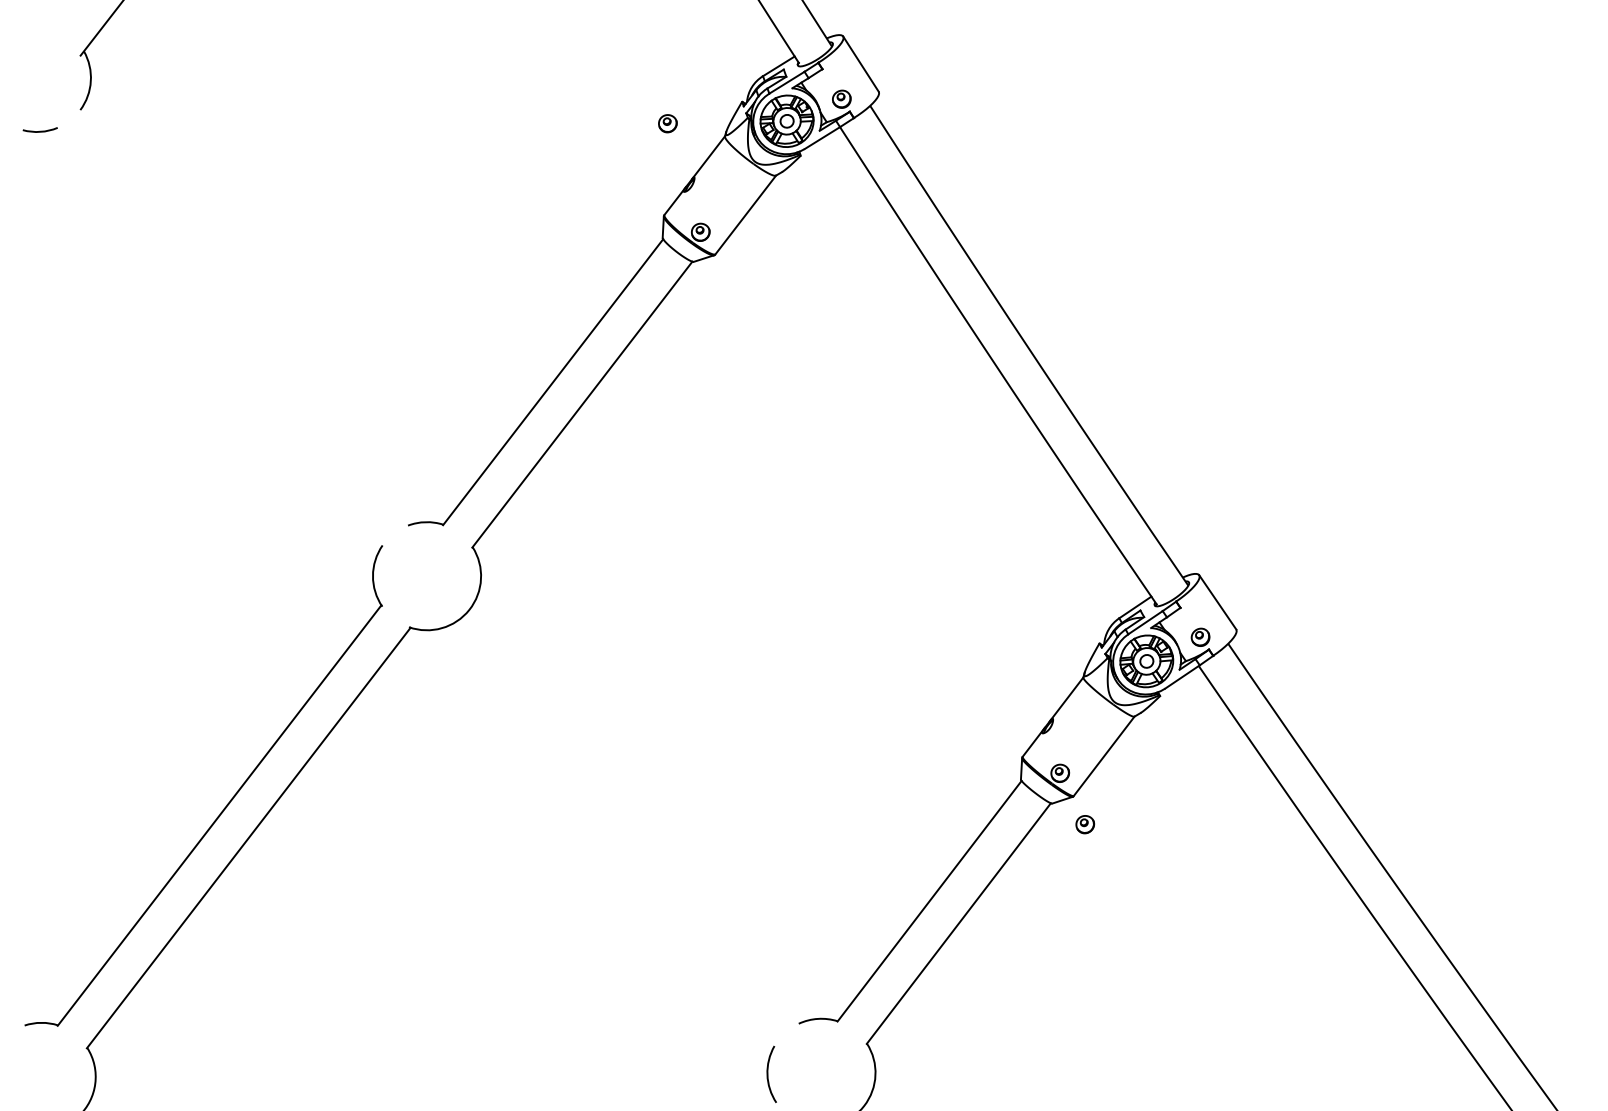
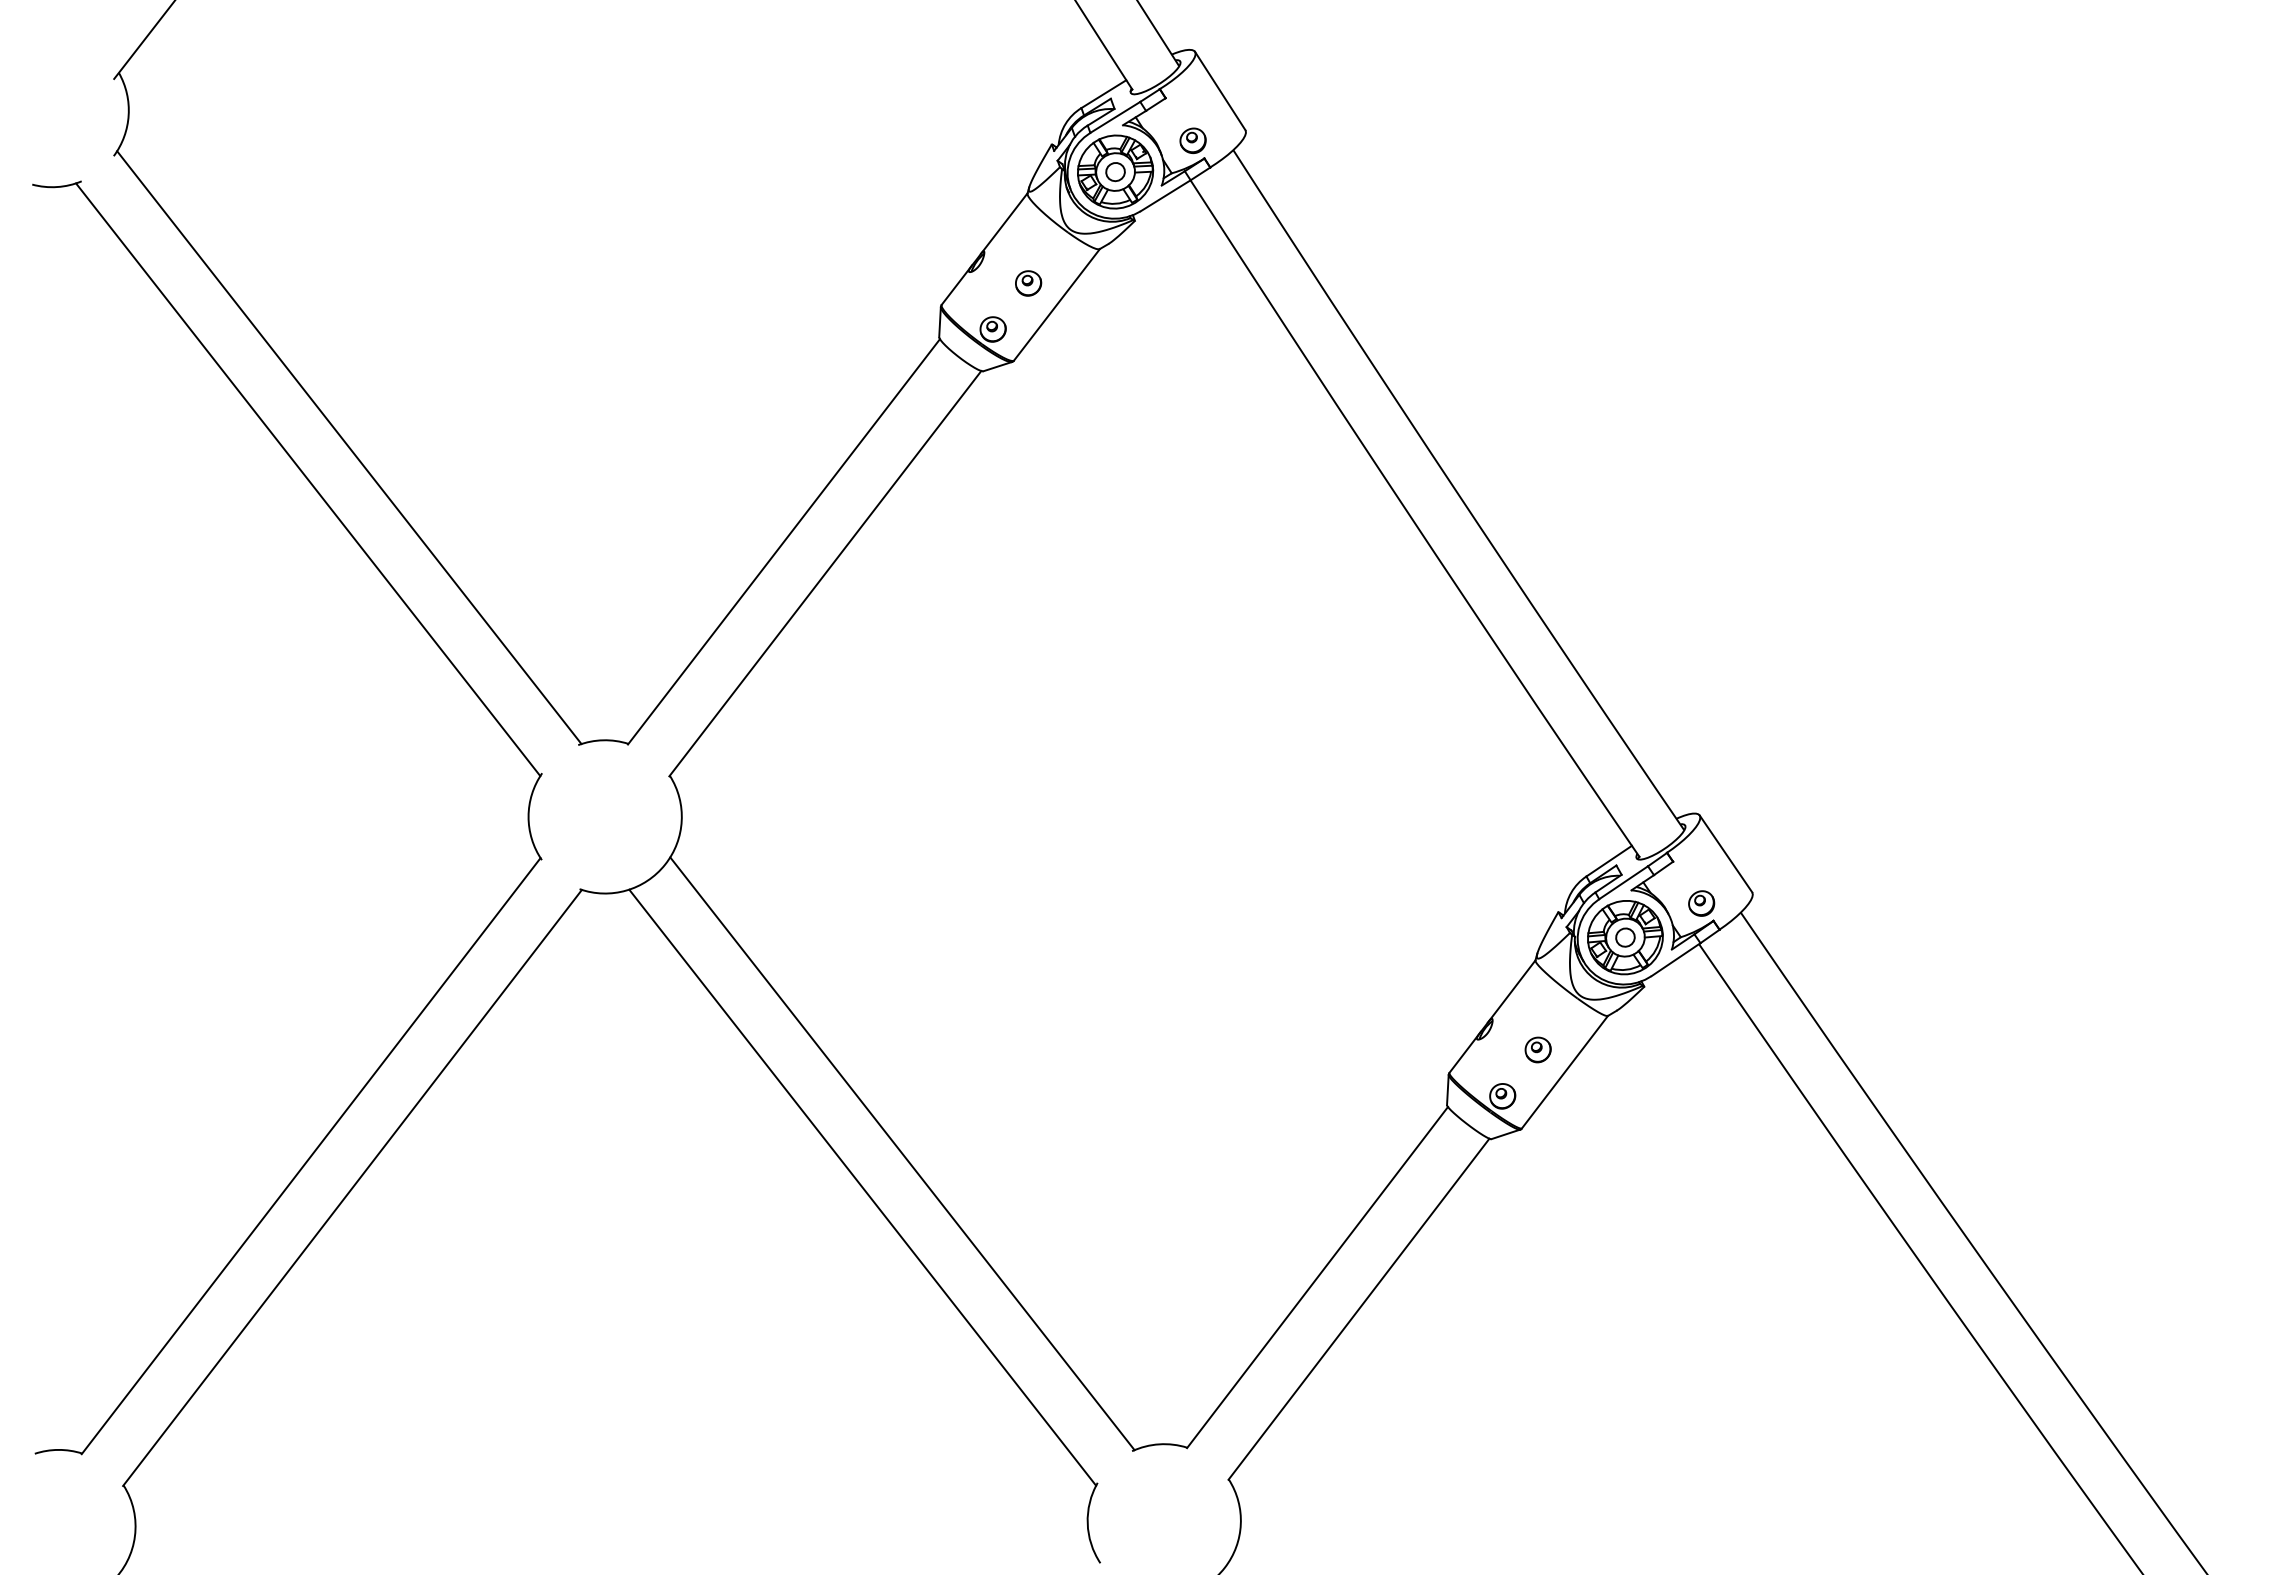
part: (667, 123) -> (1028, 283), moved
line: (246, 315) -> (349, 447), added
line: (217, 338) -> (308, 479), added
line: (636, 813) -> (902, 1153), added
part: (1084, 824) -> (1537, 1049), moved
line: (608, 837) -> (862, 1187), added

